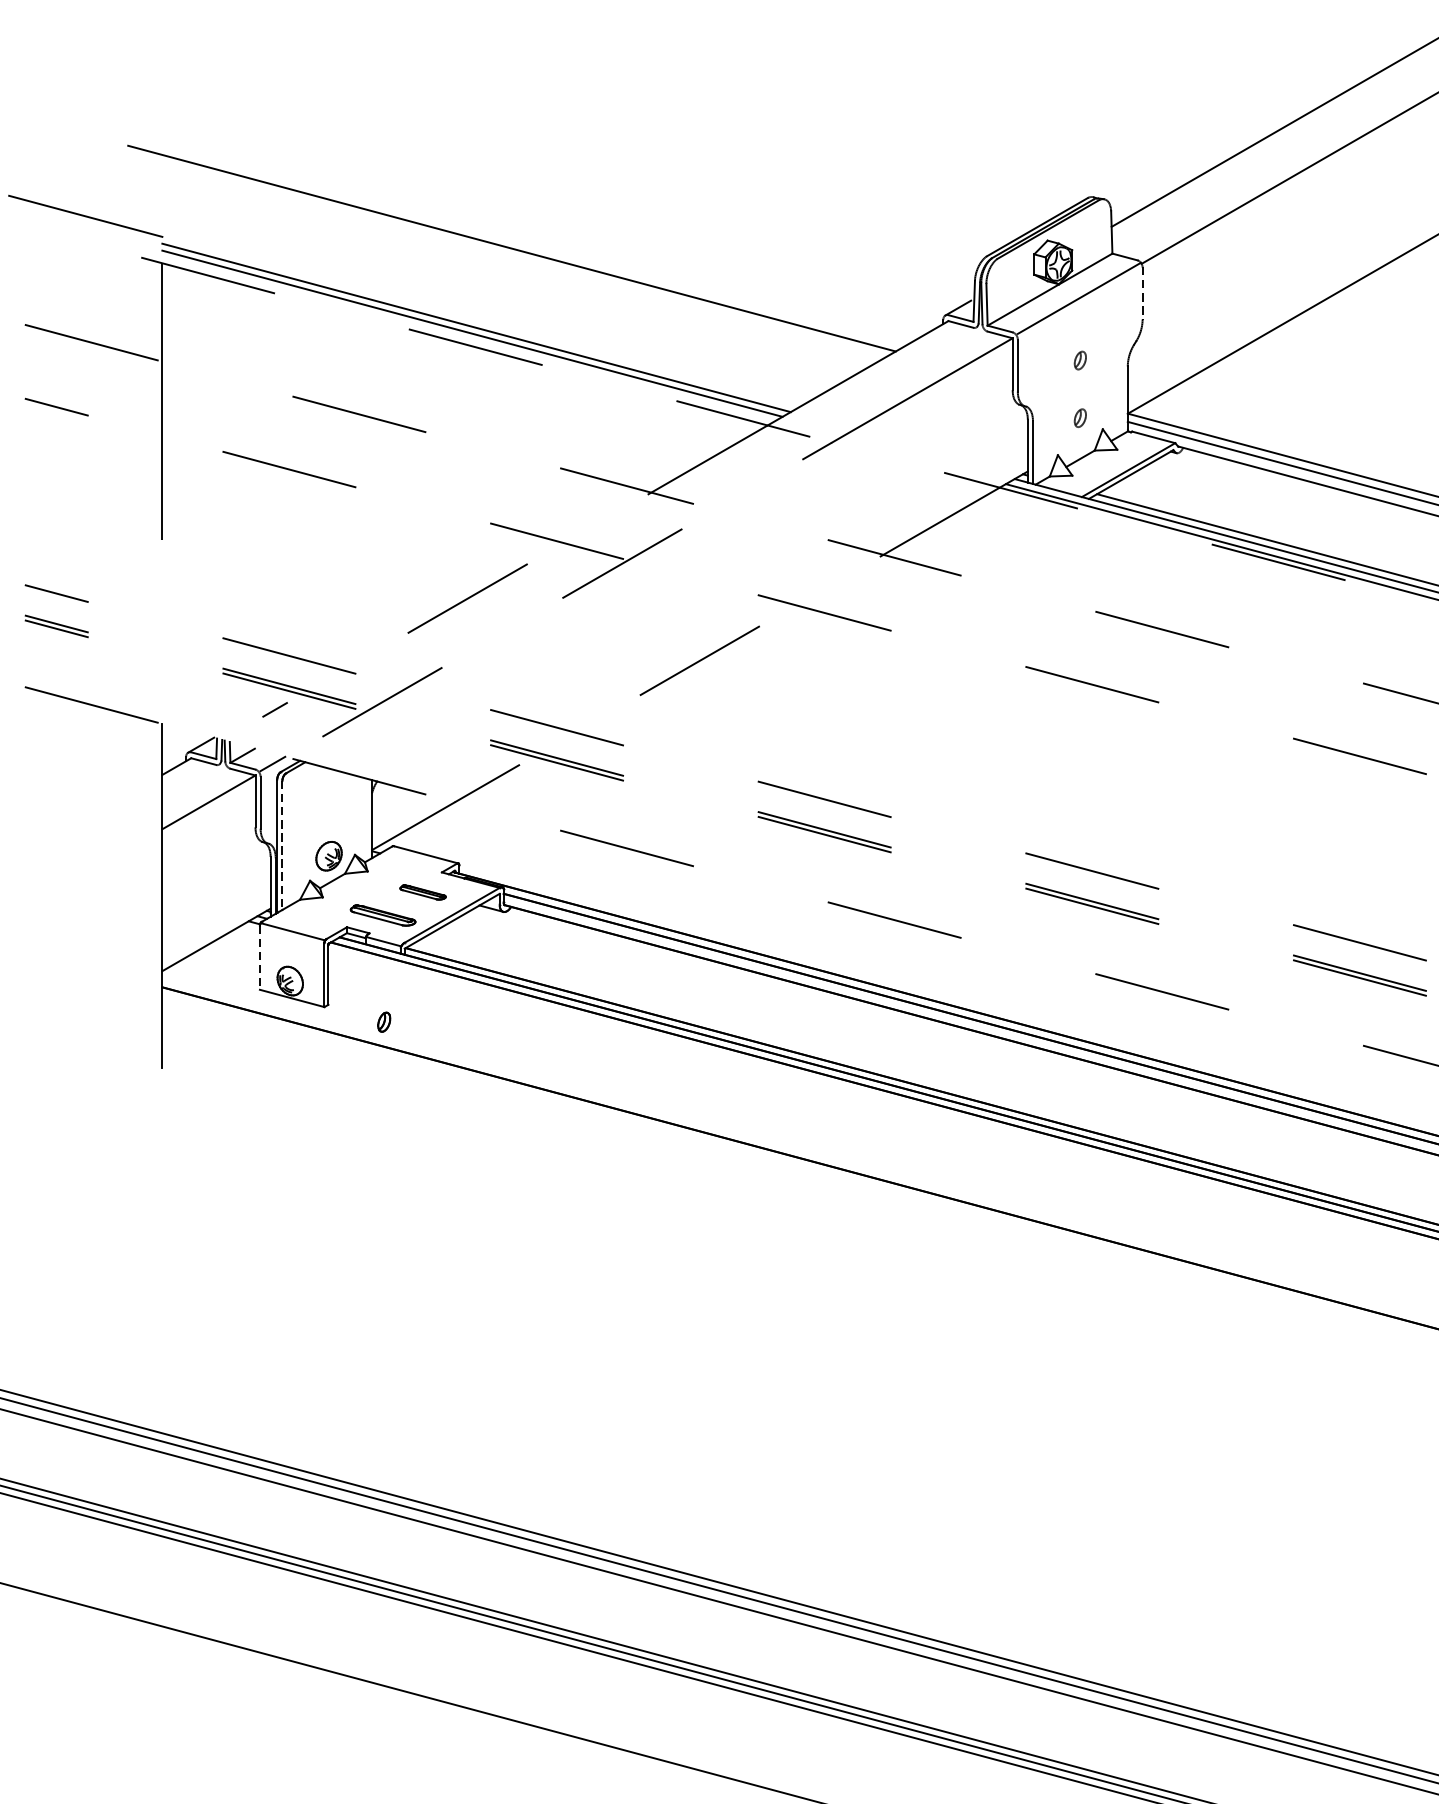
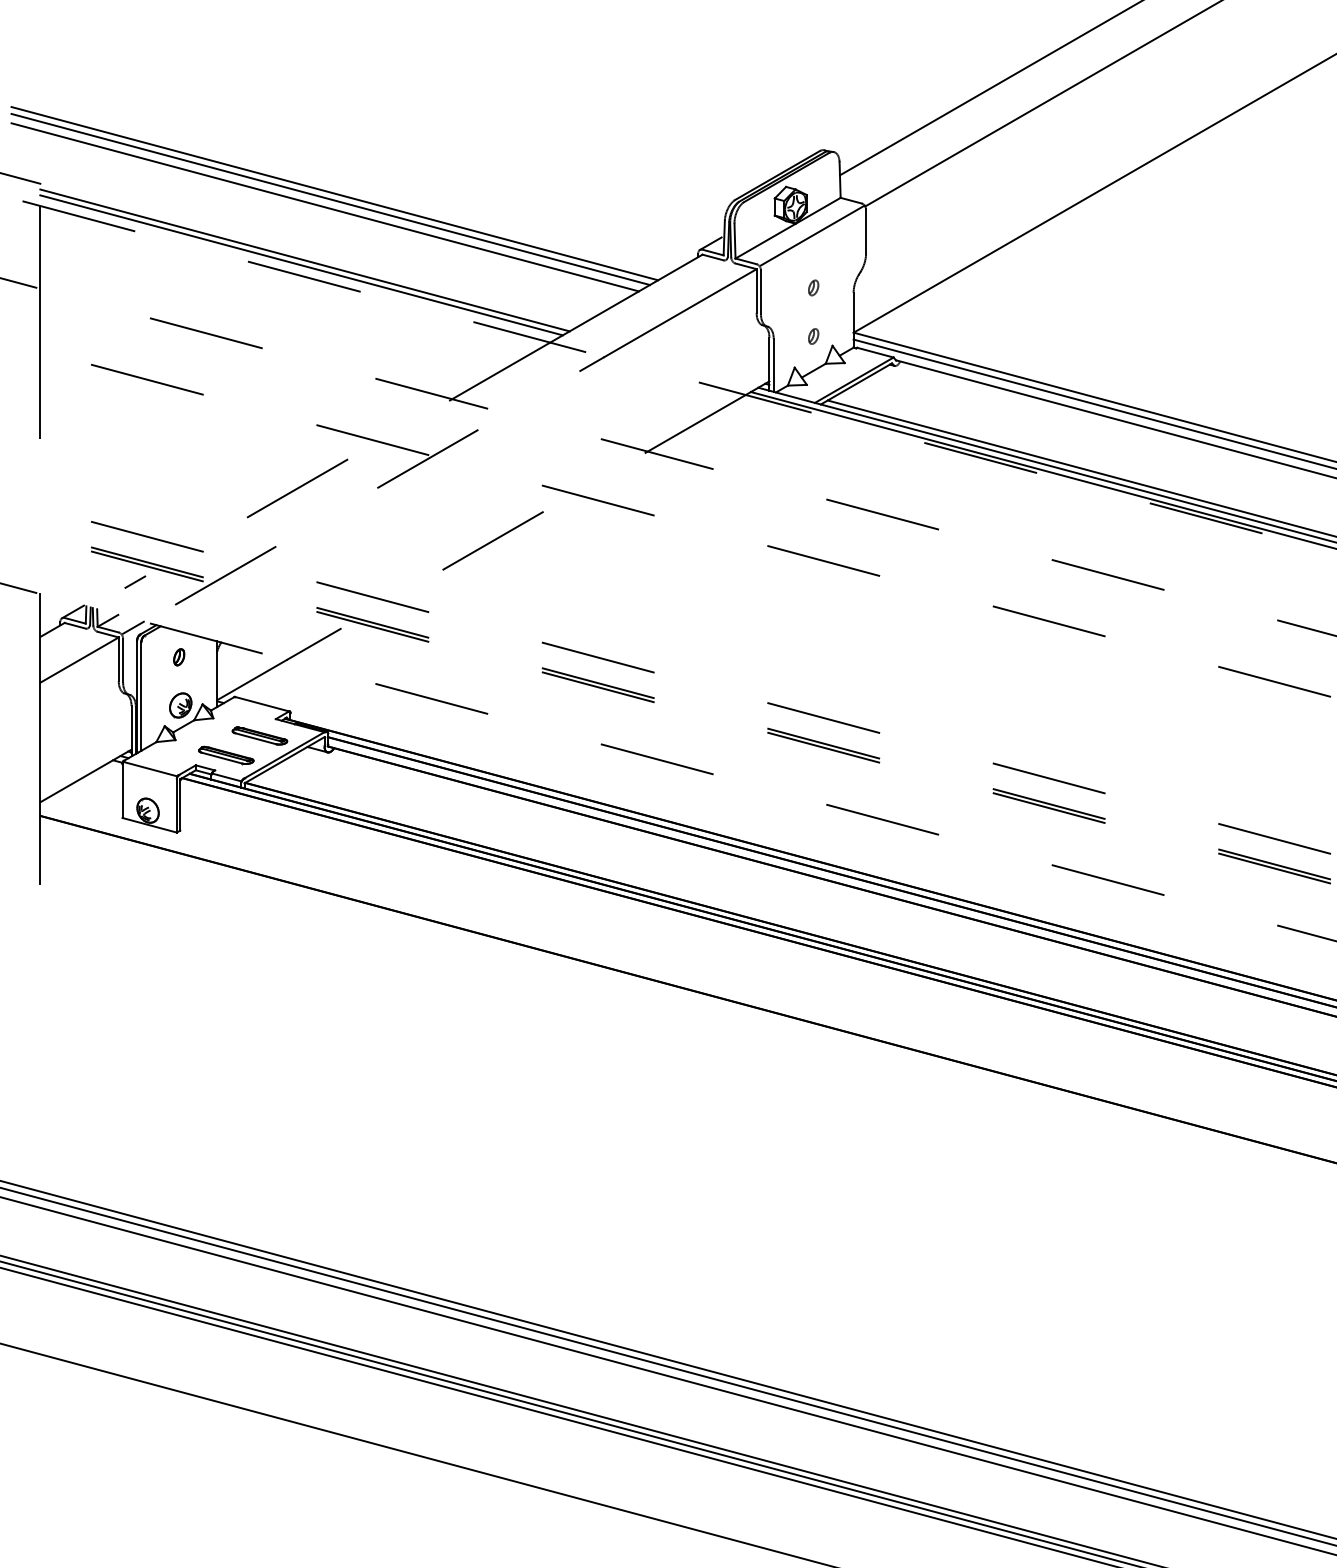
line: (506, 255) -> (330, 199), added
line: (499, 265) -> (324, 207), added
line: (1143, 293) -> (866, 231), dashed -> solid
line: (282, 845) -> (141, 696), dashed -> solid
part: (422, 891) -> (259, 735), size x1.43
line: (259, 958) -> (122, 791), dashed -> solid
part: (384, 1022) -> (179, 657), moved

